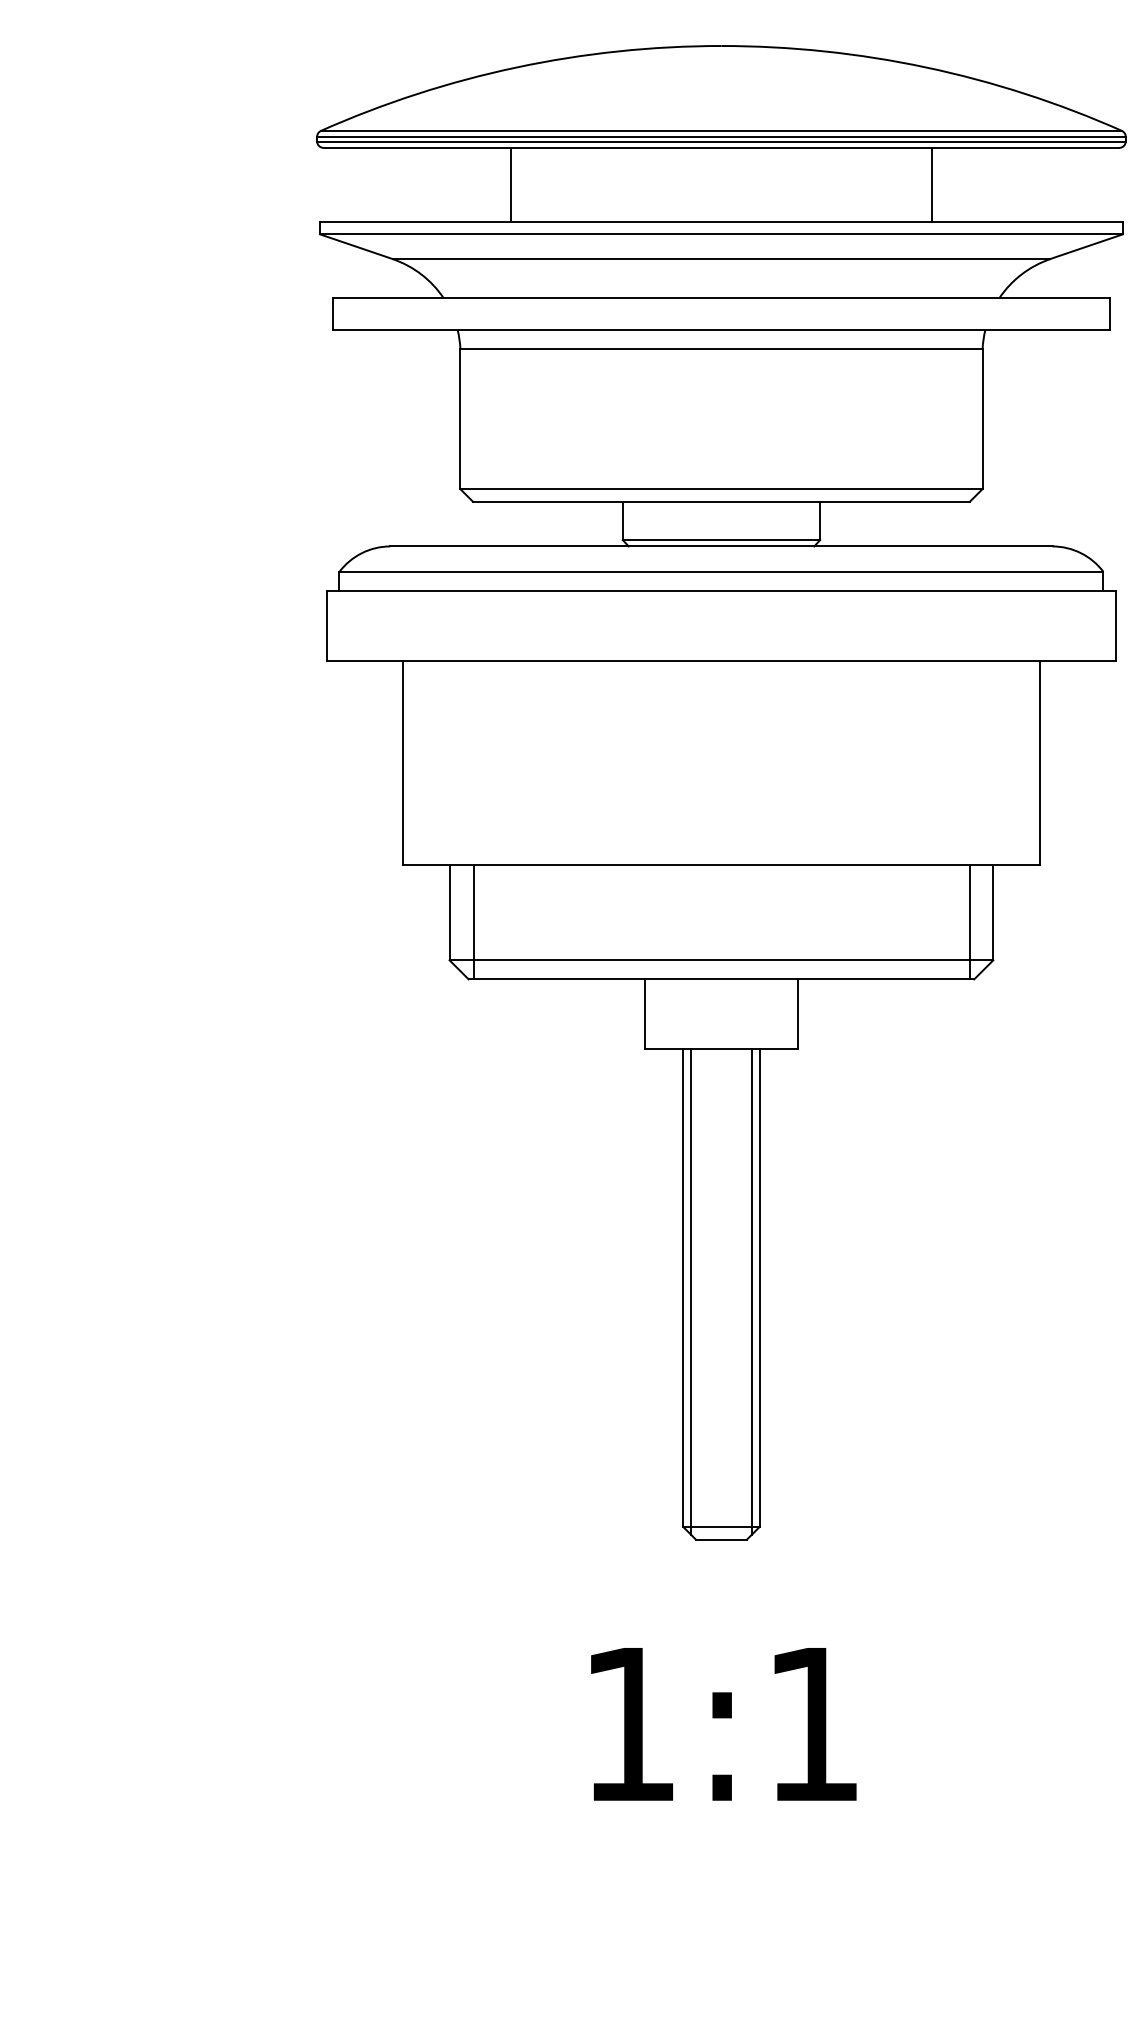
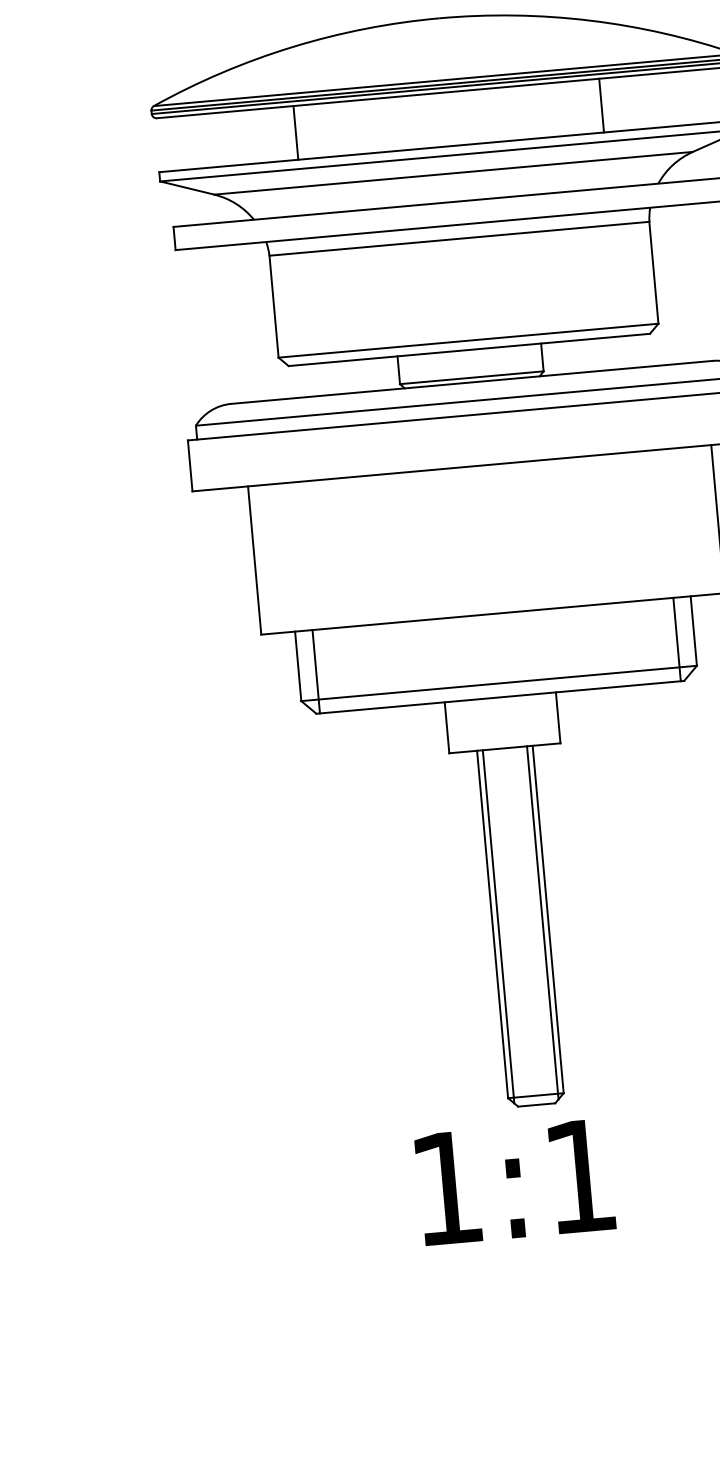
text: (723, 1724) -> (515, 1182), moved

